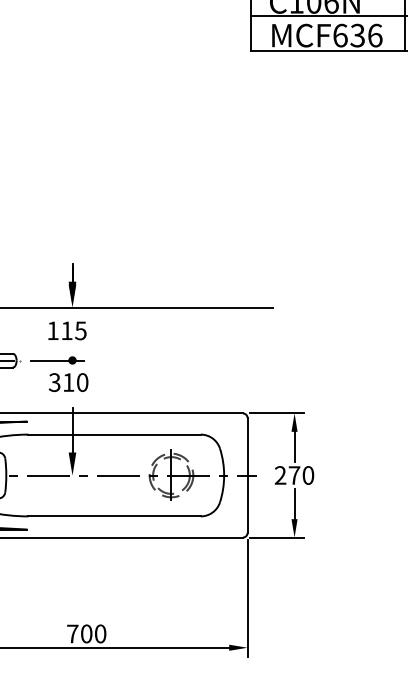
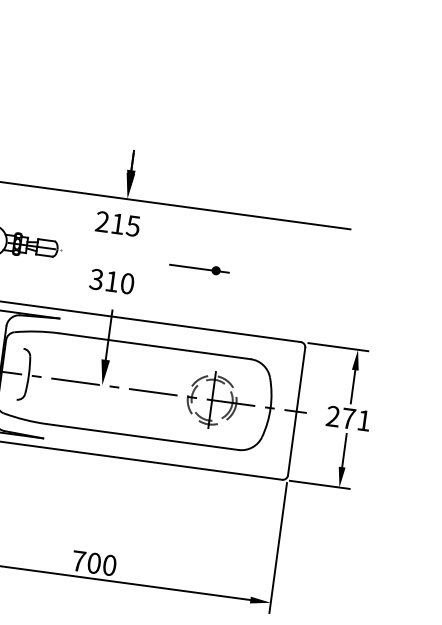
text: (52, 330) -> (101, 221), 115 -> 215
part: (57, 360) -> (199, 268), moved
text: (308, 475) -> (364, 420), 270 -> 271

